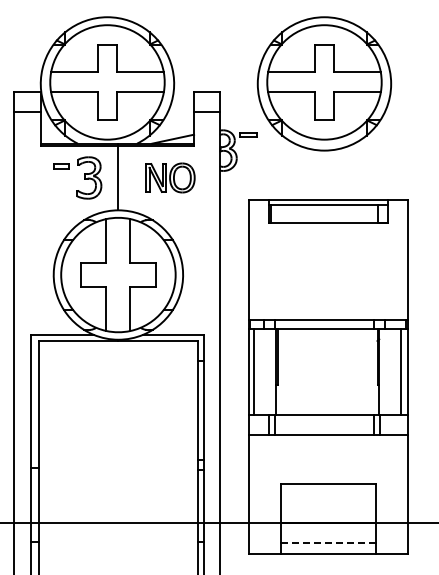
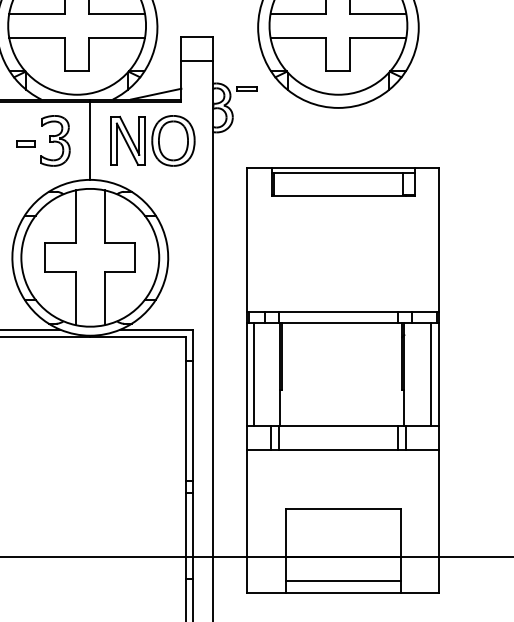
part: (61, 166) -> (25, 143), moved
part: (170, 177) -> (153, 140), size x1.43
line: (328, 543) -> (343, 581), dashed -> solid

